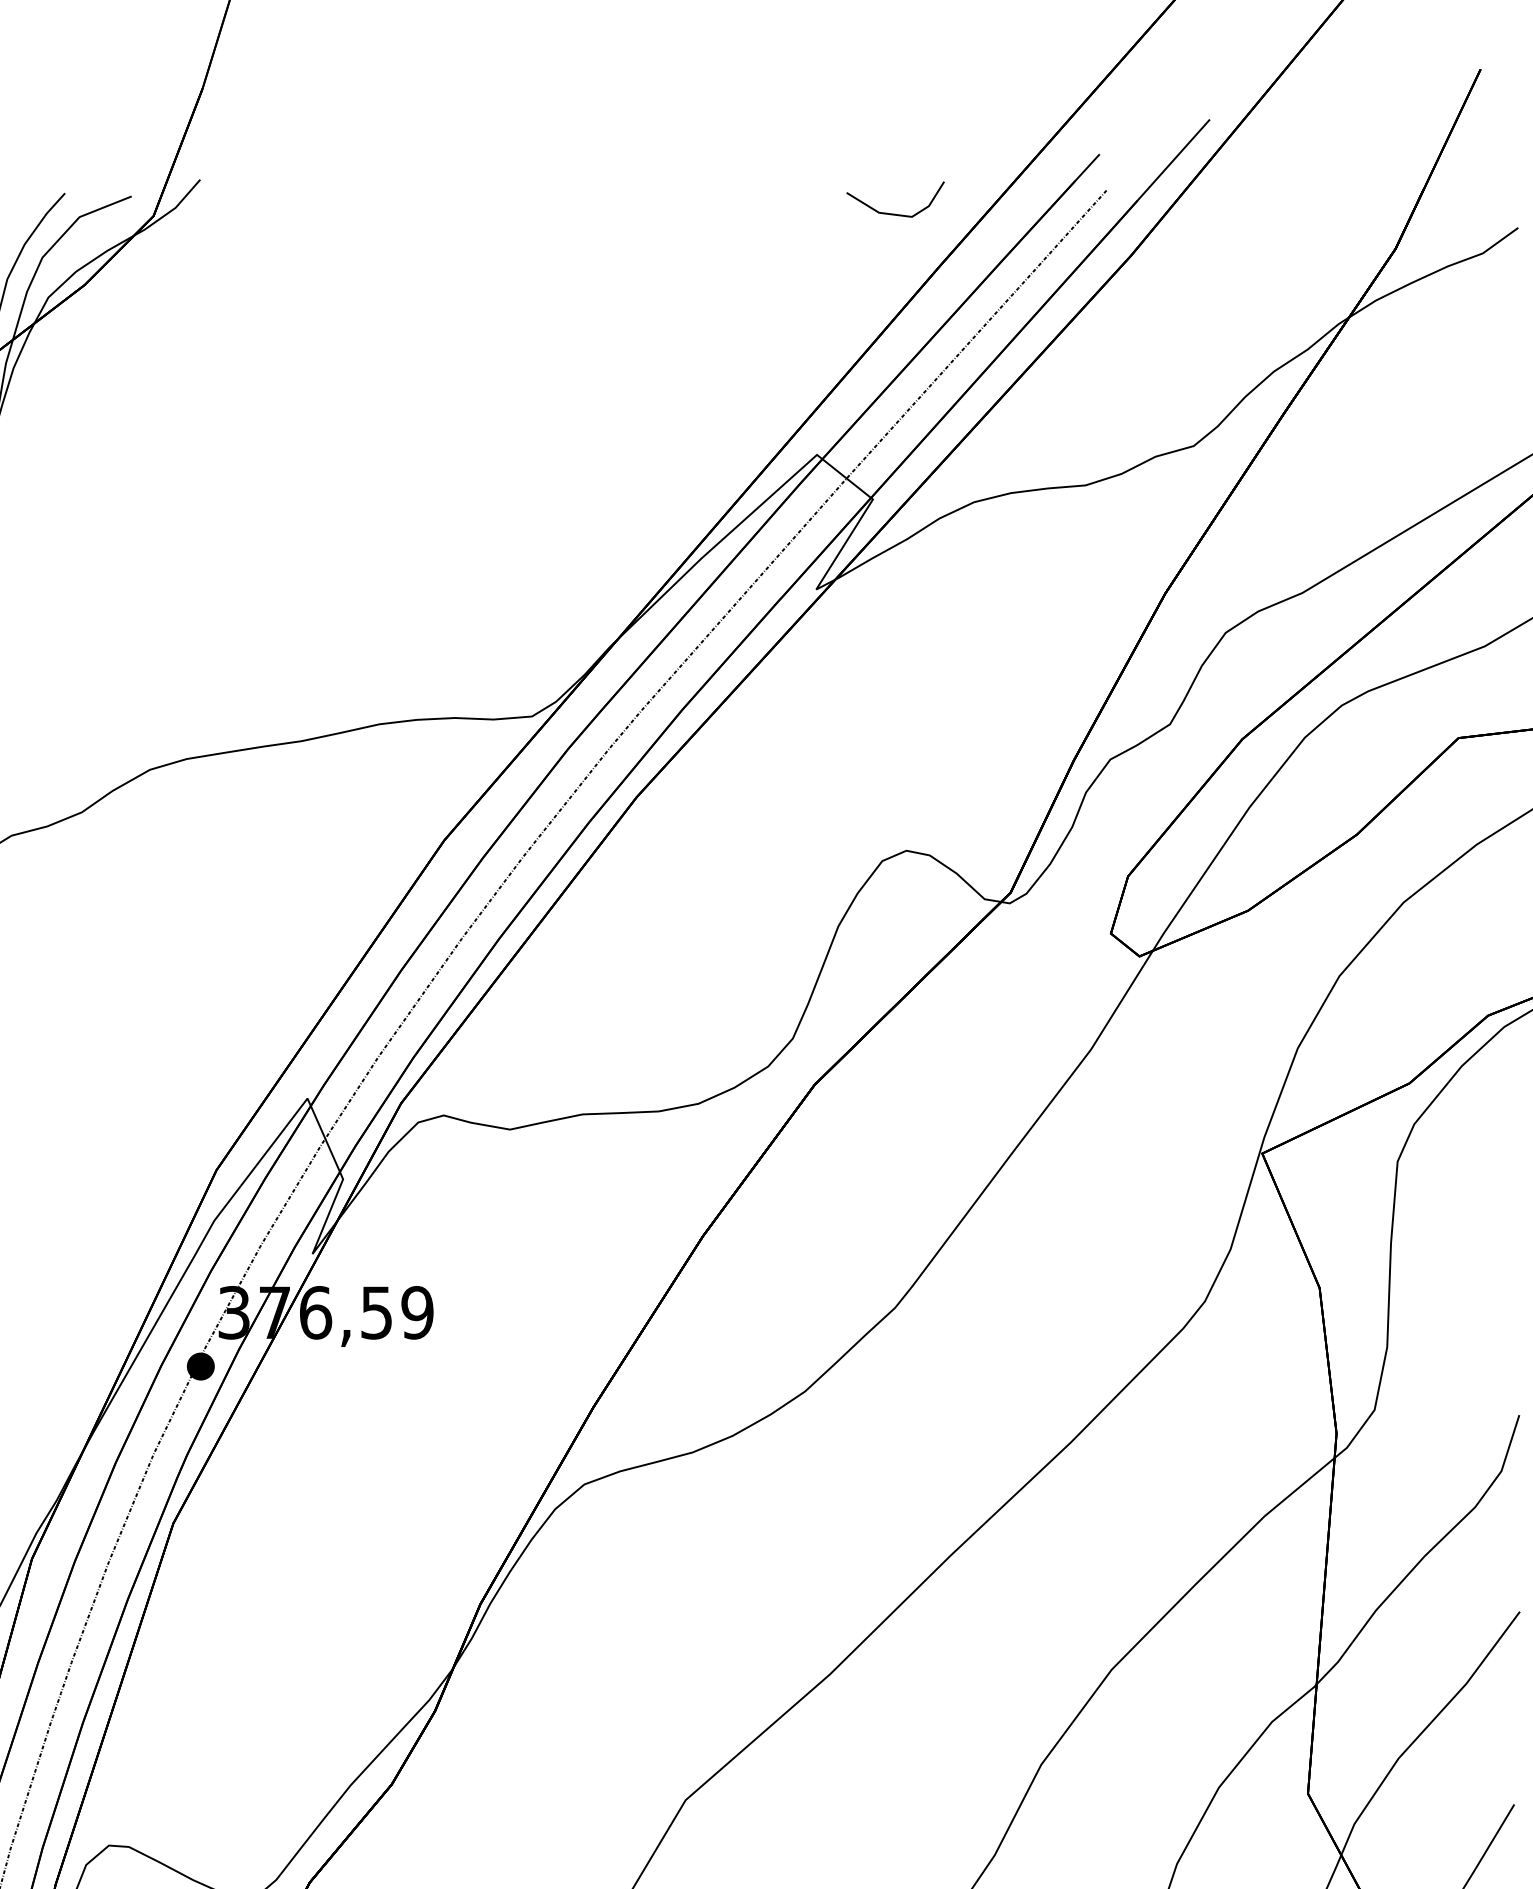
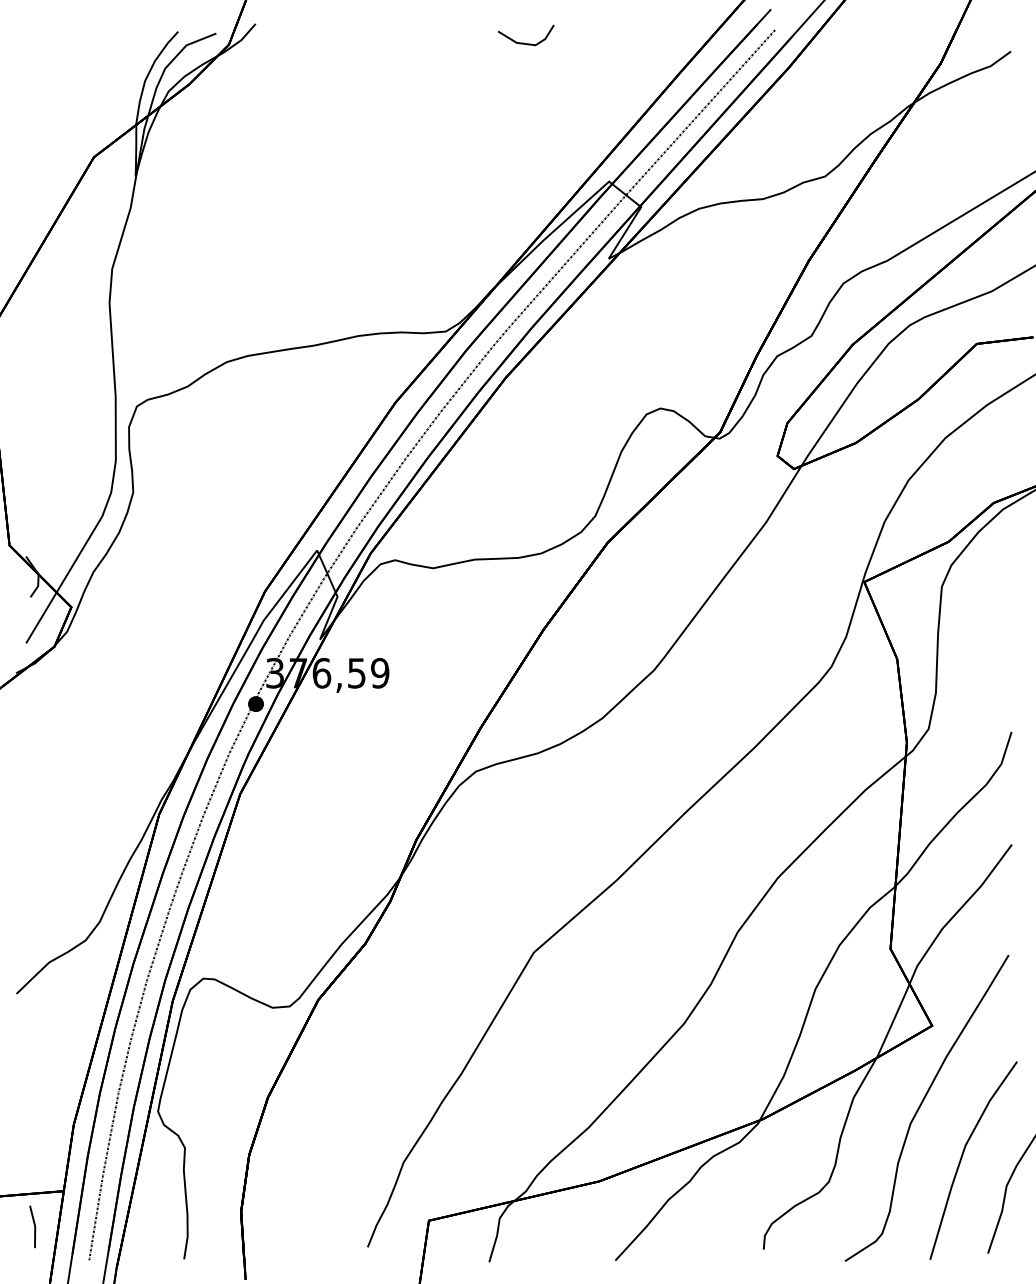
line: (890, 212) -> (523, 42), moved

